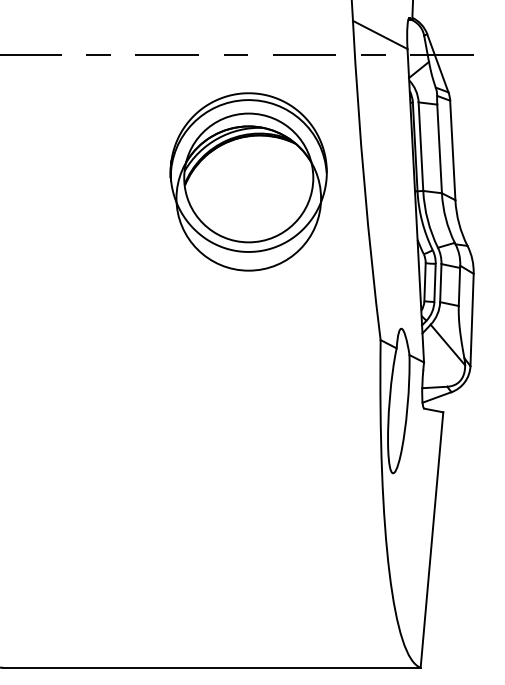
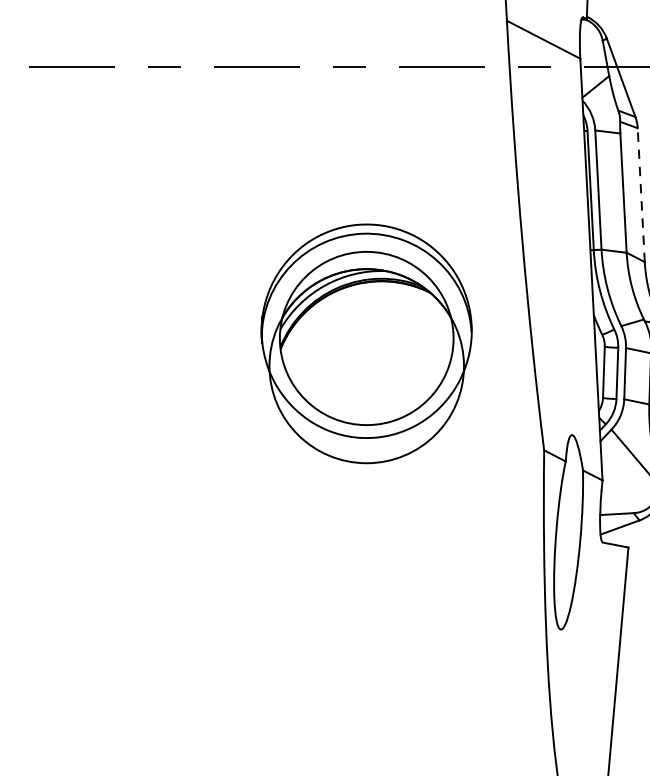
line: (452, 150) -> (640, 195), solid -> dashed
part: (248, 181) -> (366, 343), moved

